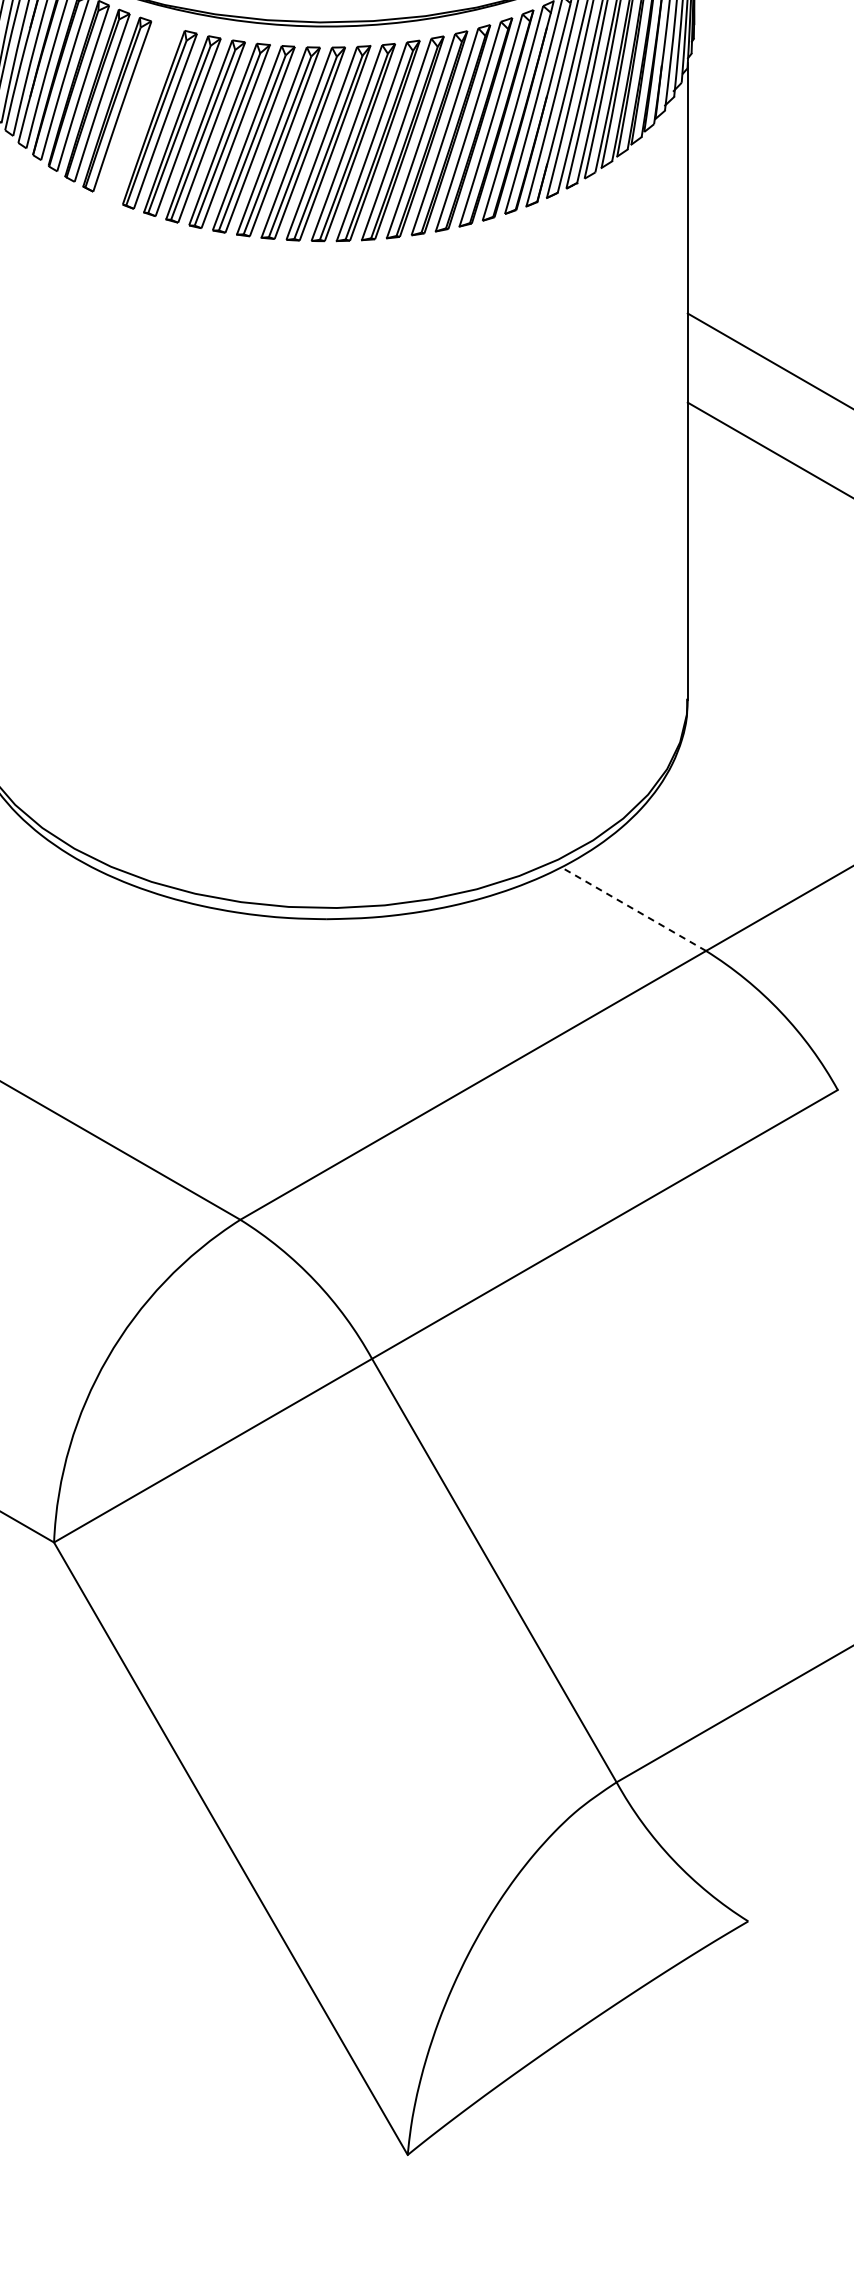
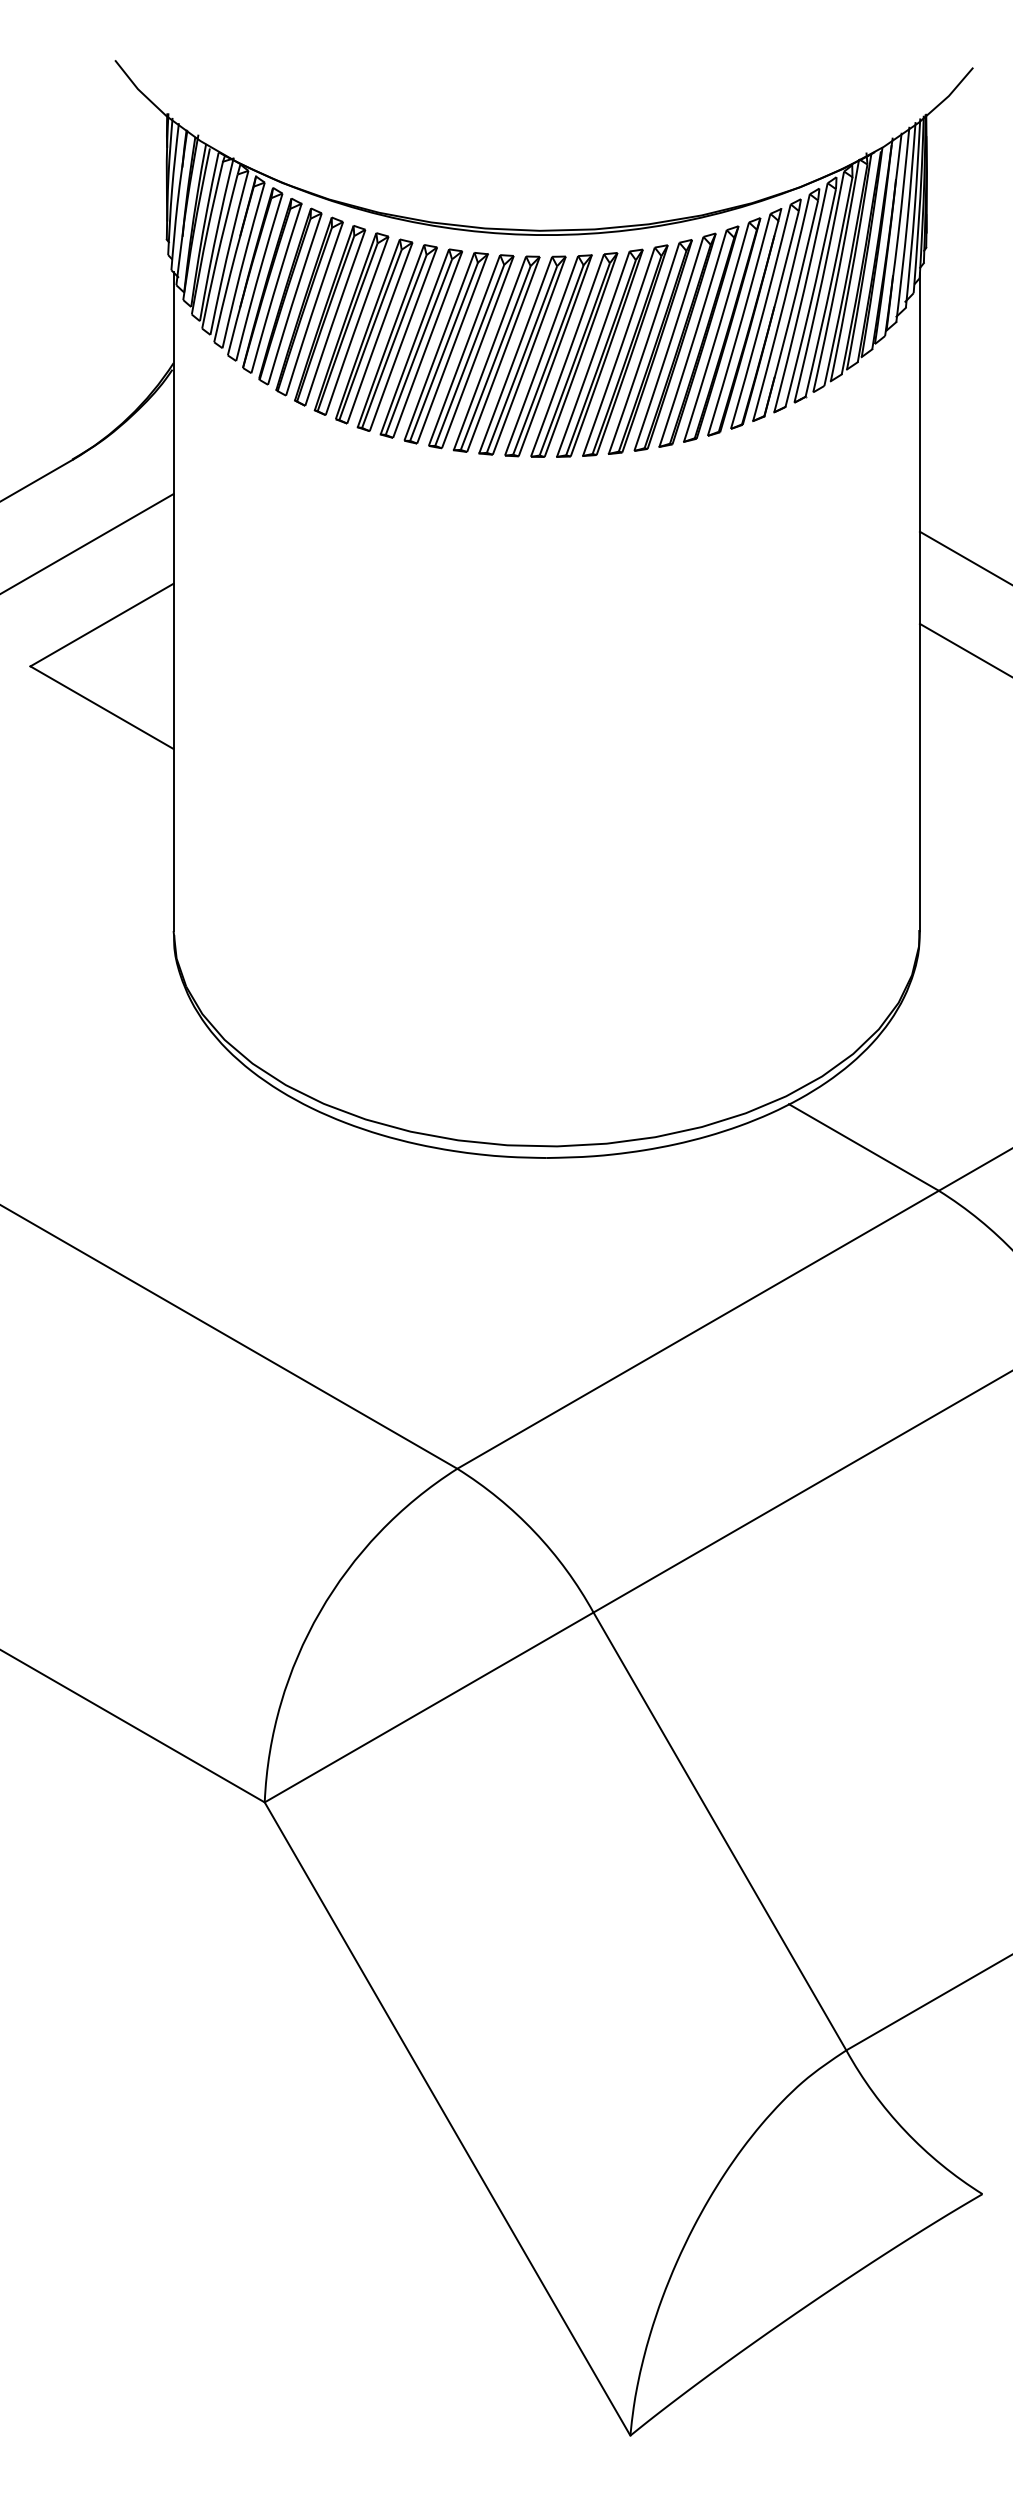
part: (137, 112) -> (351, 323), added
line: (633, 909) -> (863, 1147), dashed -> solid

